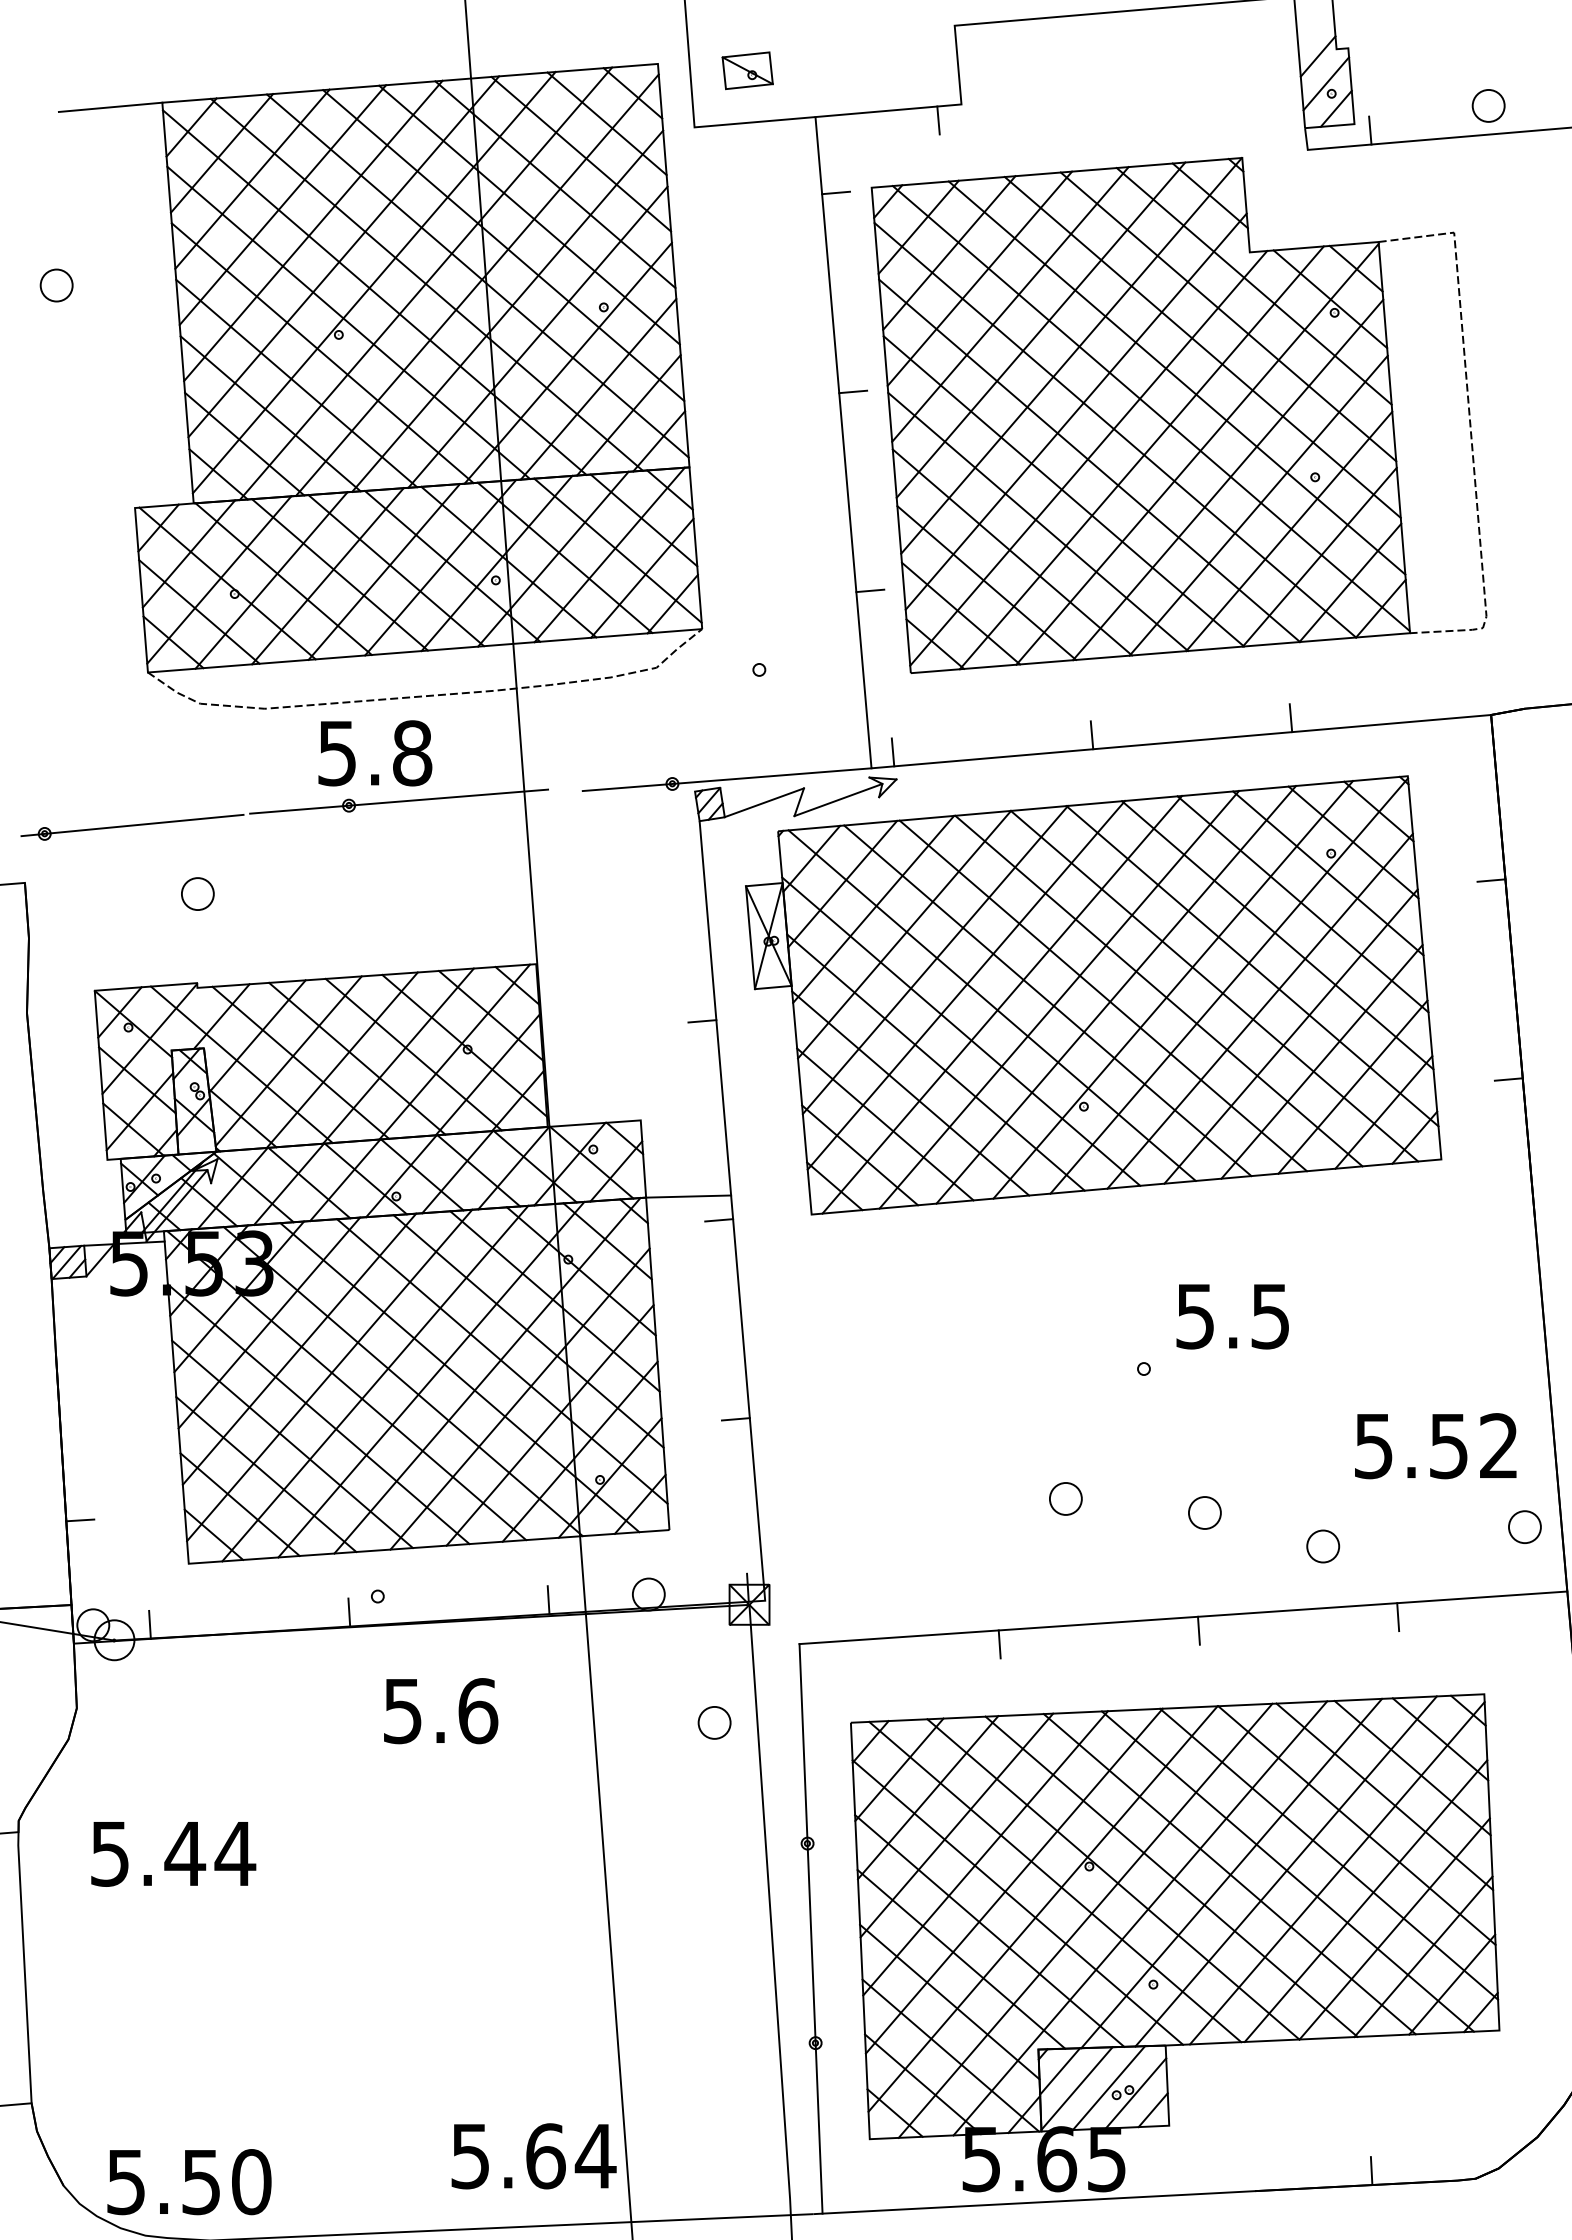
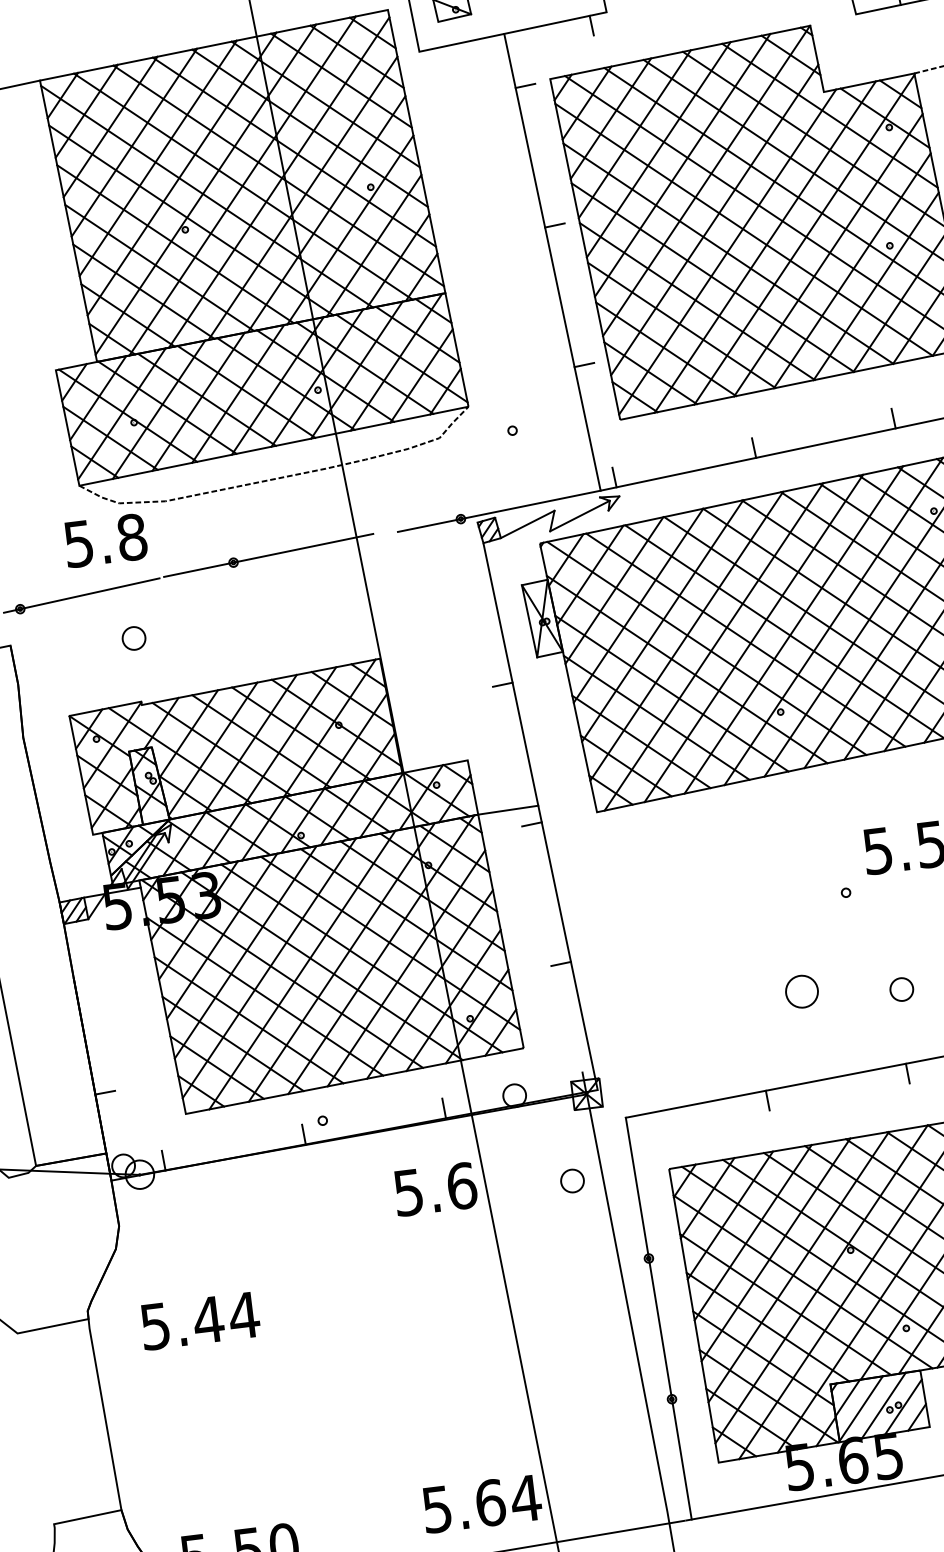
text: (375, 753) -> (105, 540), moved
part: (1065, 1498) -> (801, 991), size x1.4
text: (441, 1711) -> (436, 1189), moved

